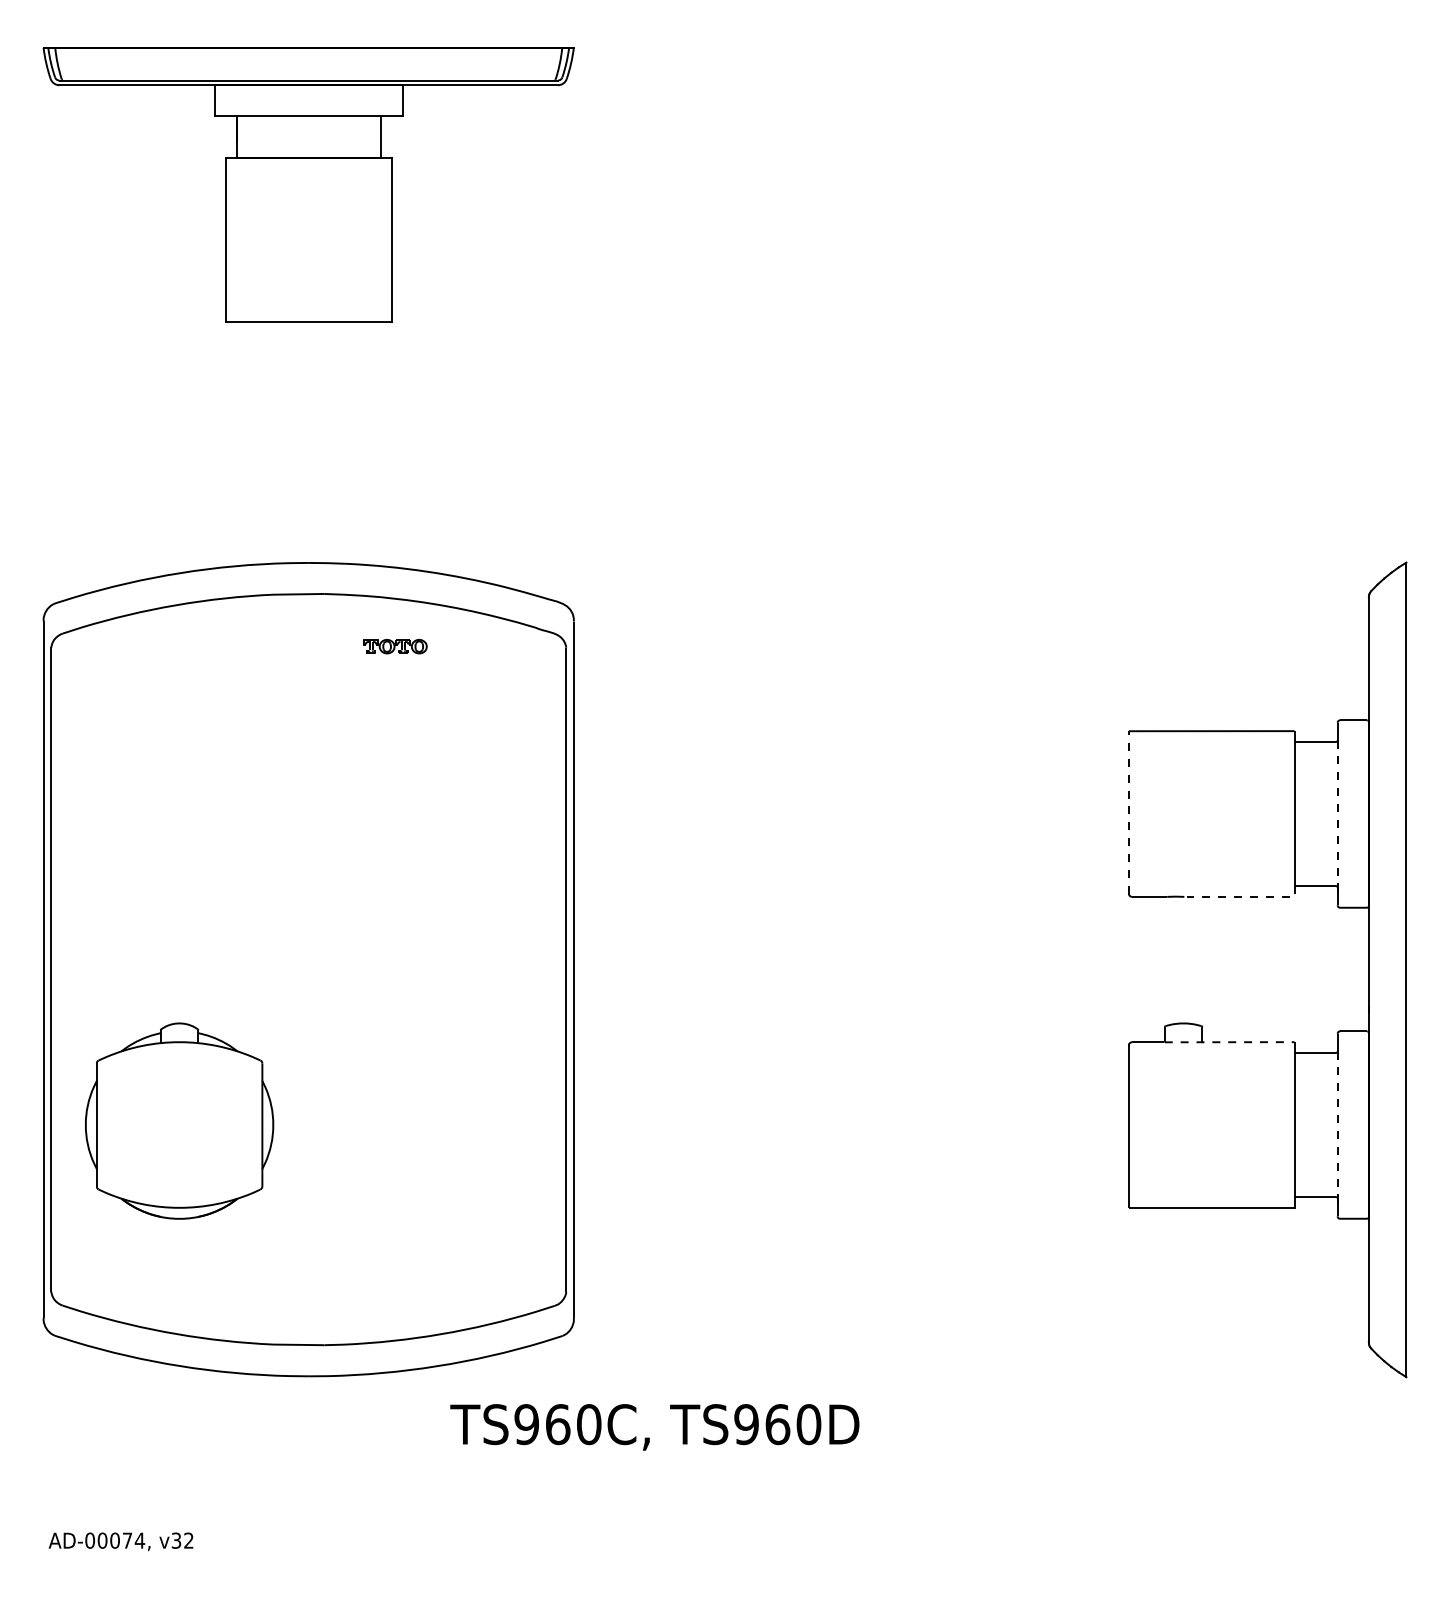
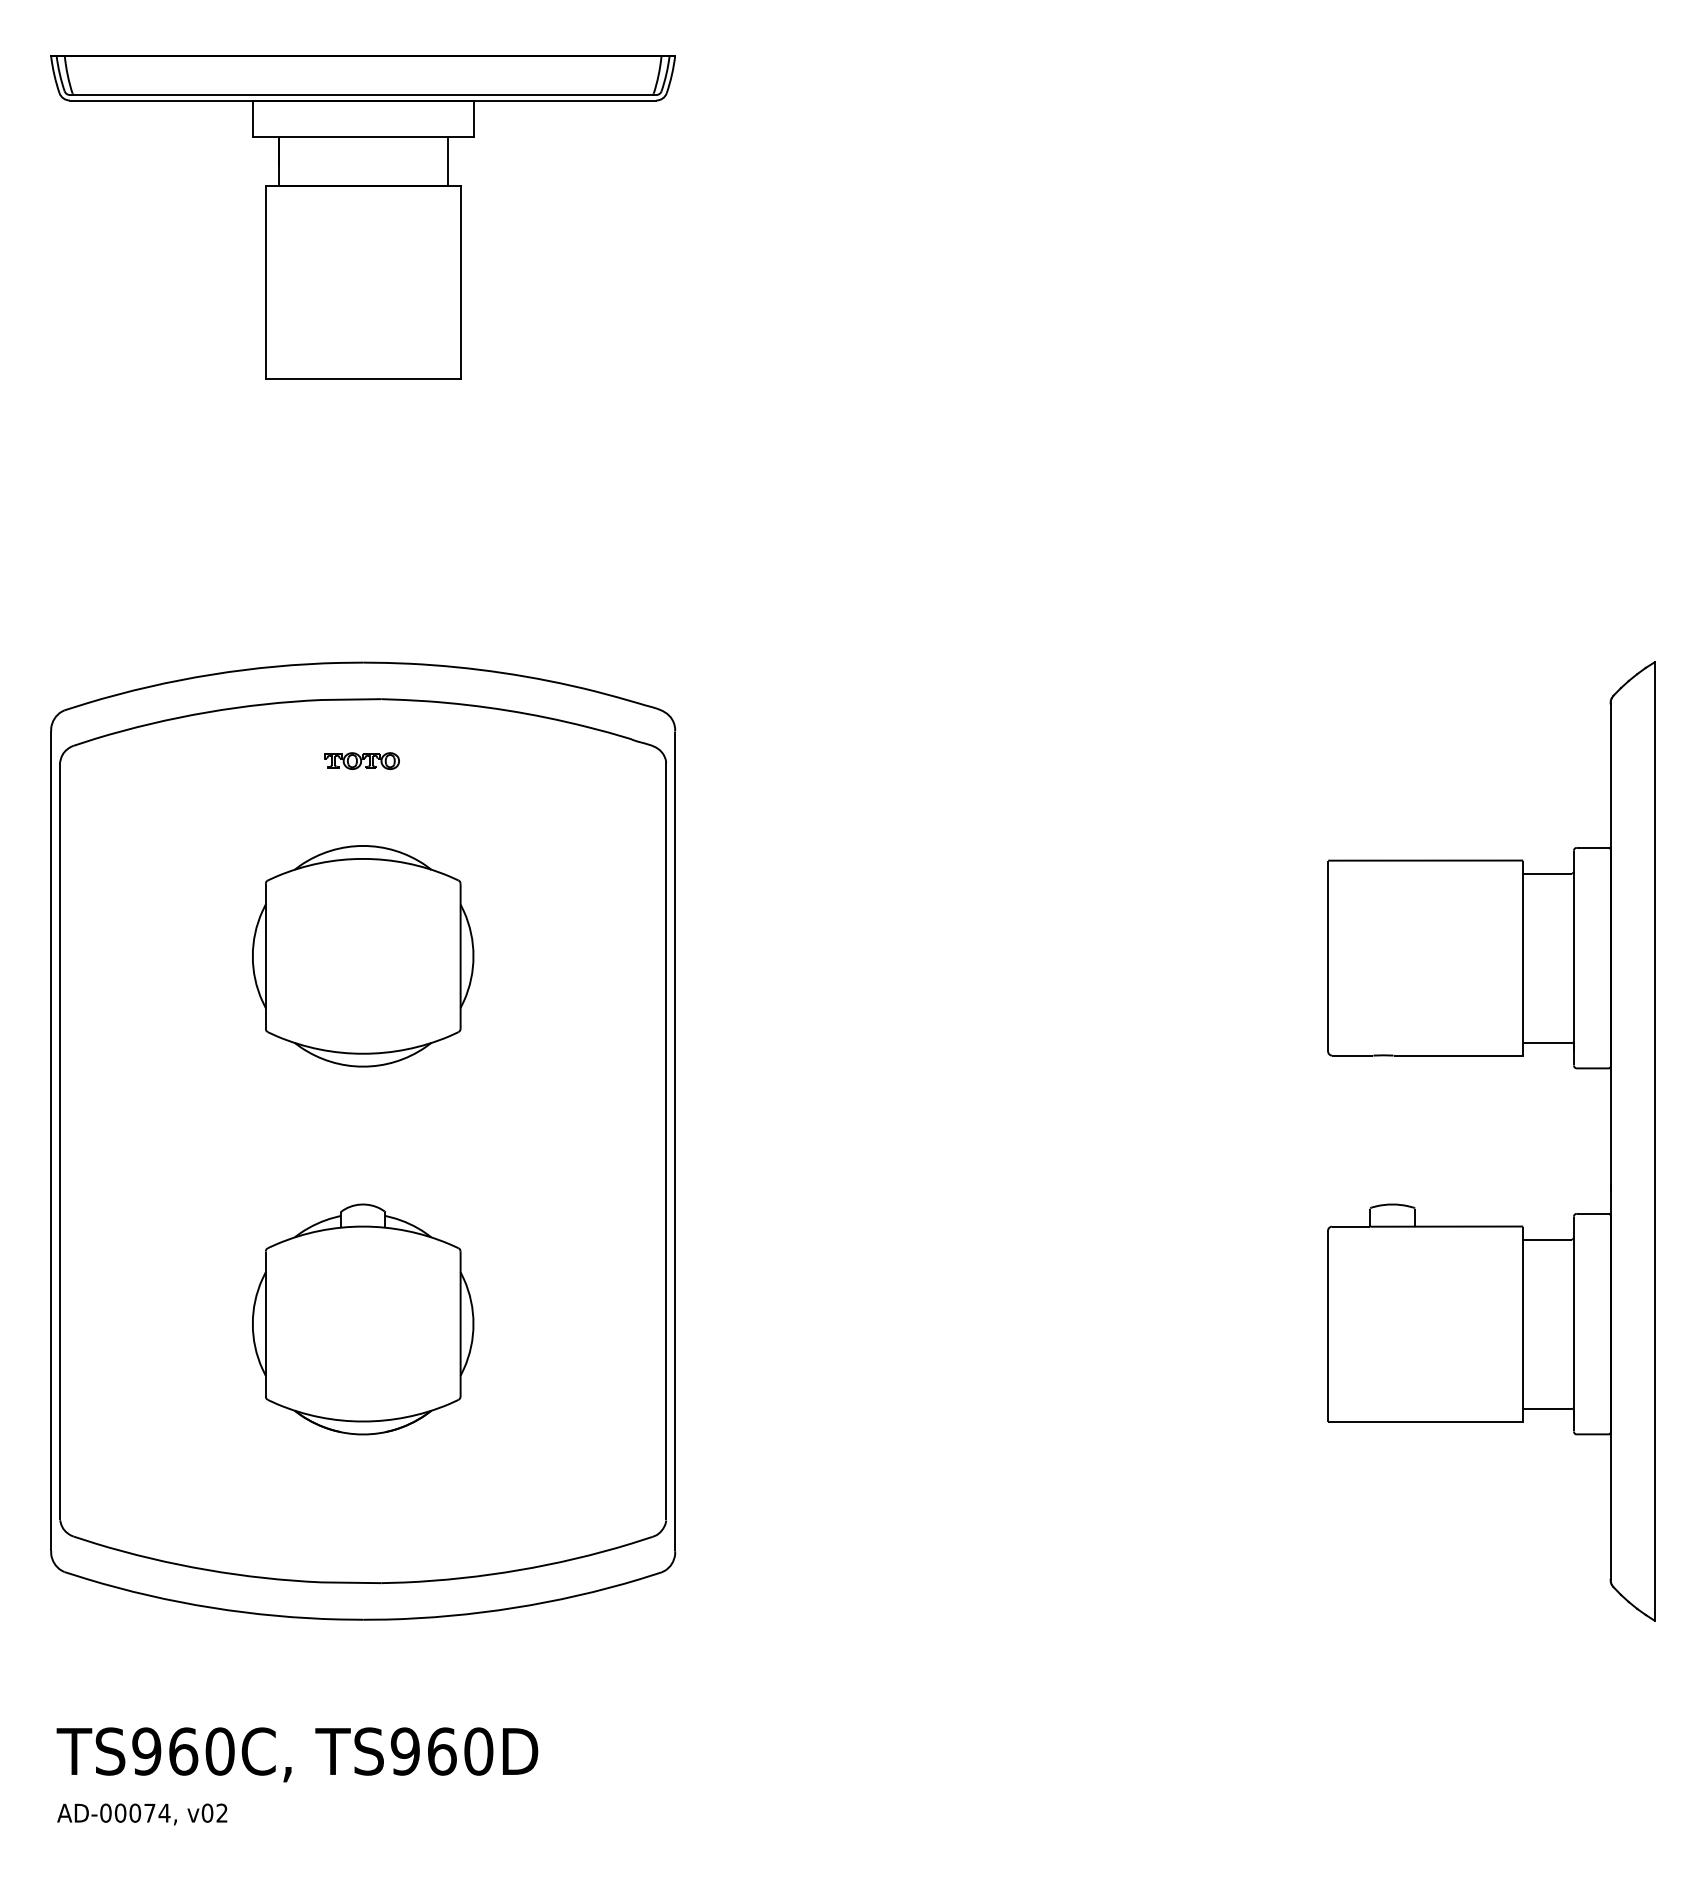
part: (394, 646) -> (361, 760), moved
part: (309, 812) -> (363, 956), added
line: (1129, 812) -> (1328, 956), dashed -> solid
line: (1337, 814) -> (1573, 958), dashed -> solid
line: (1245, 896) -> (1465, 1055), dashed -> solid
line: (1230, 1042) -> (1447, 1226), dashed -> solid
part: (179, 1121) -> (363, 1319), moved
line: (1337, 1125) -> (1573, 1324), dashed -> solid
text: (654, 1427) -> (297, 1754), moved
text: (176, 1540) -> (207, 1812), v32 -> v02

